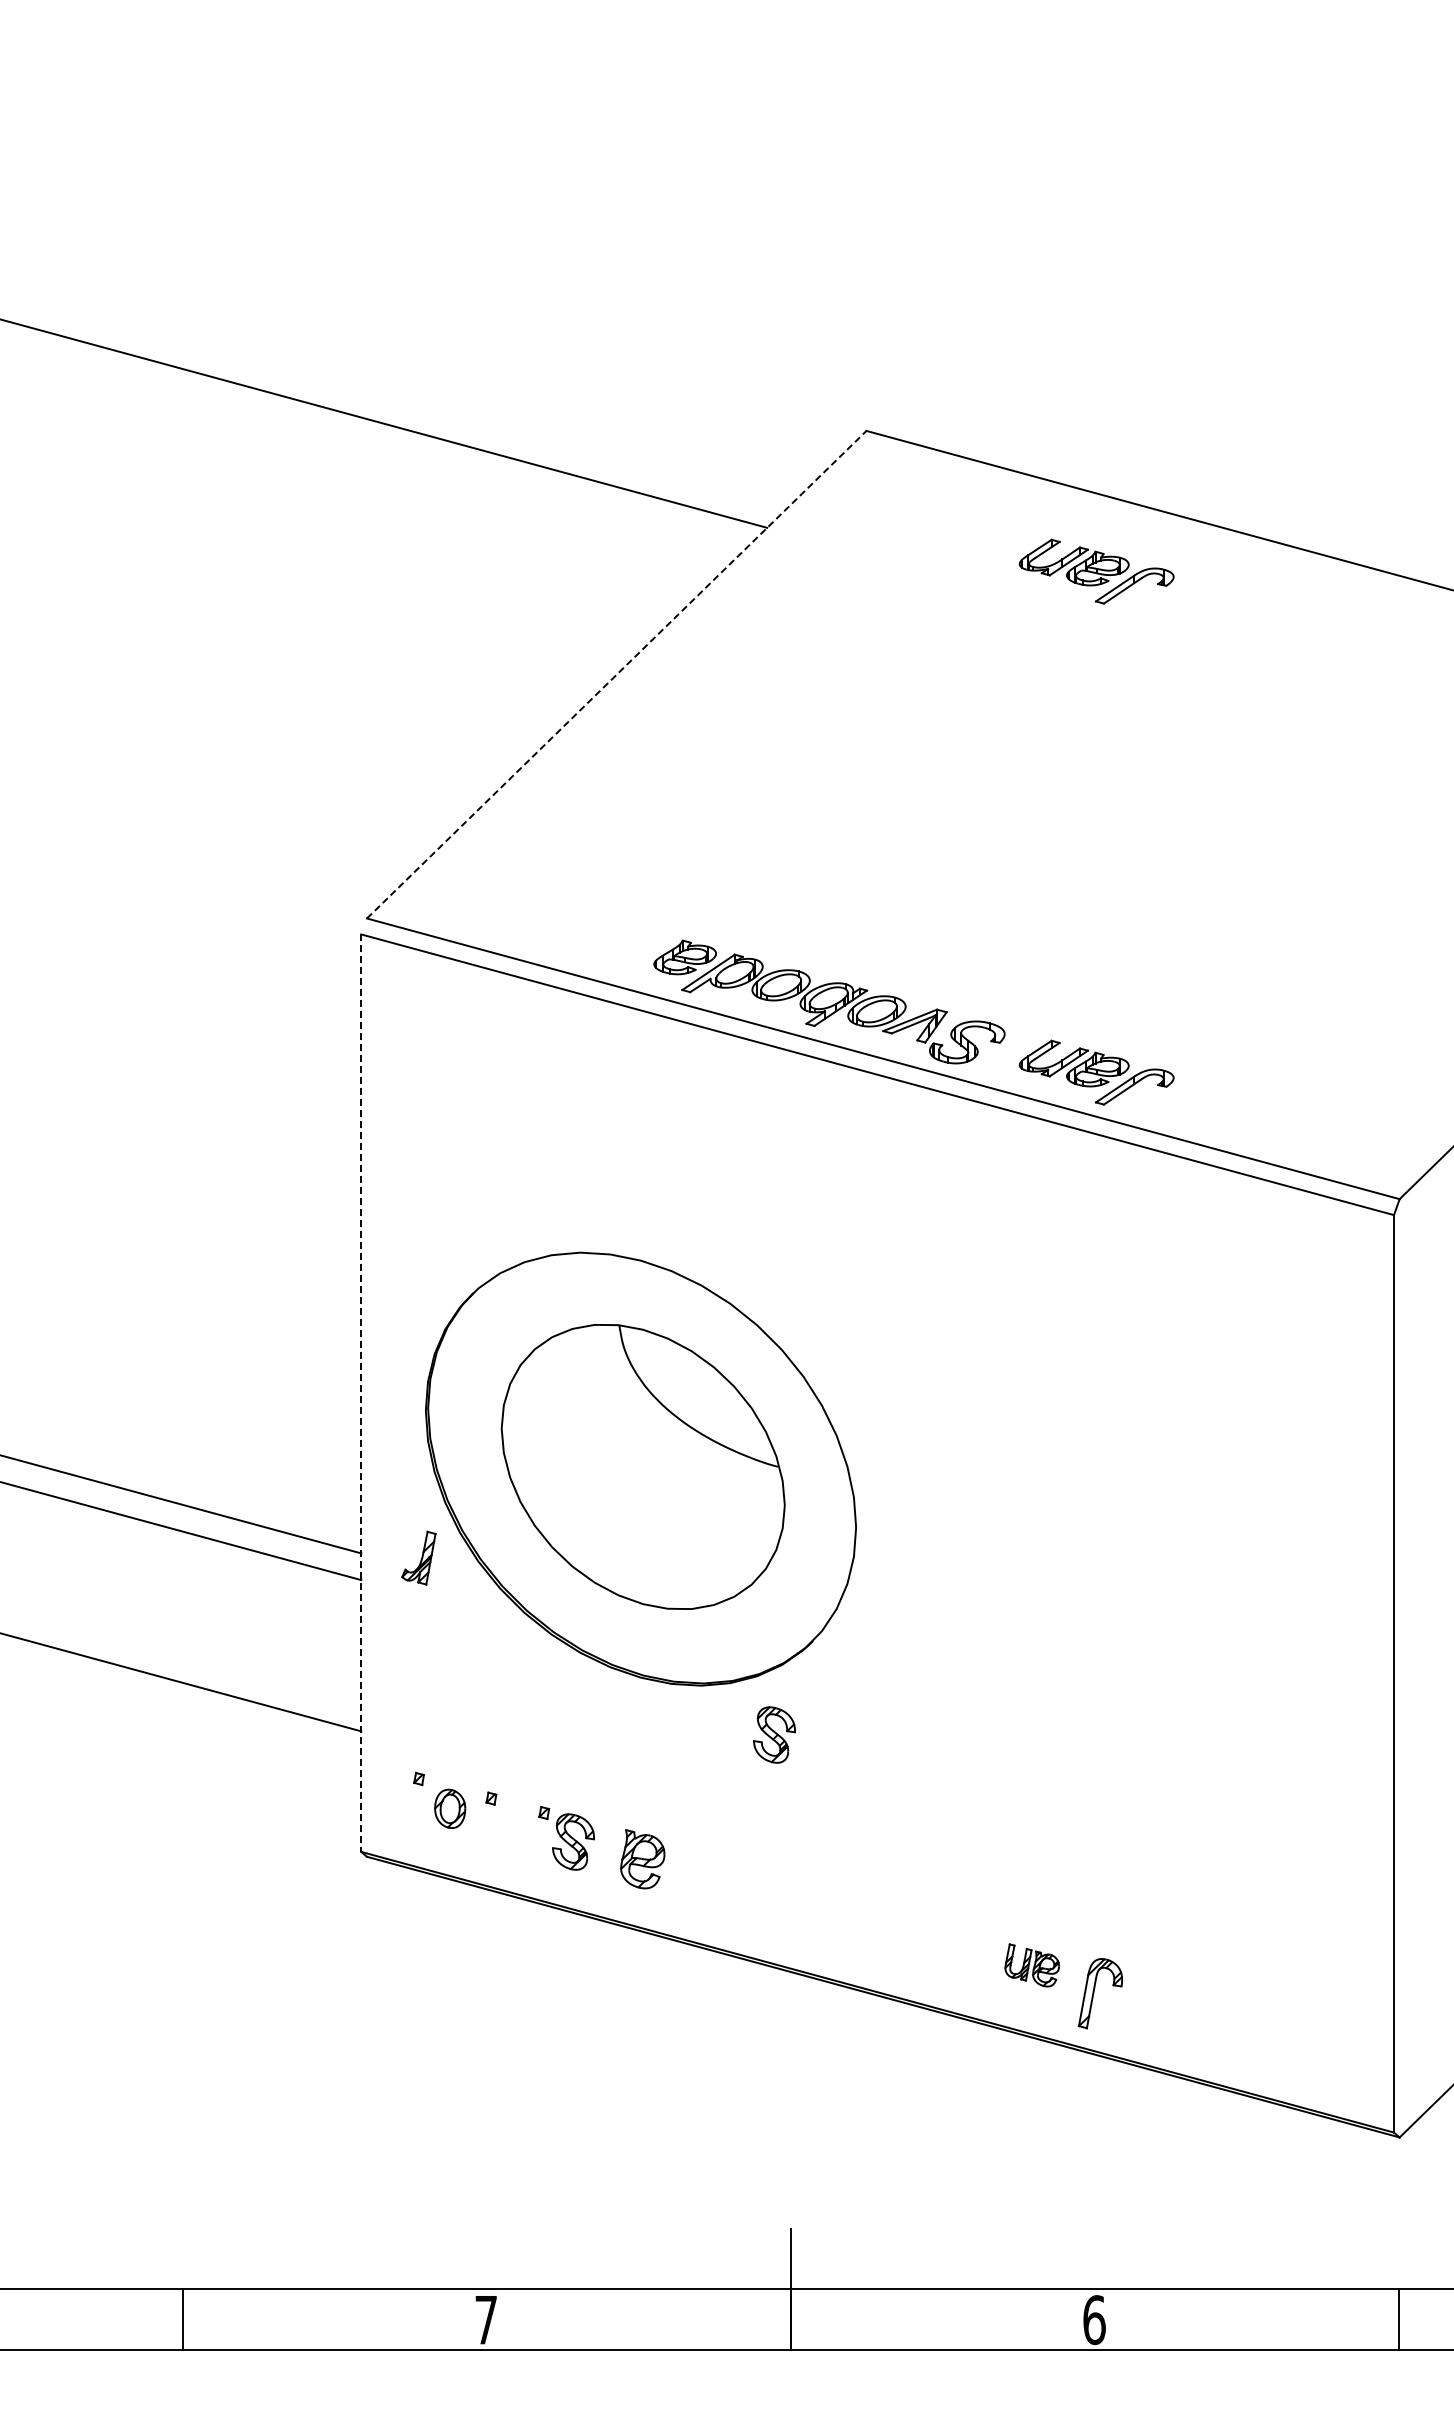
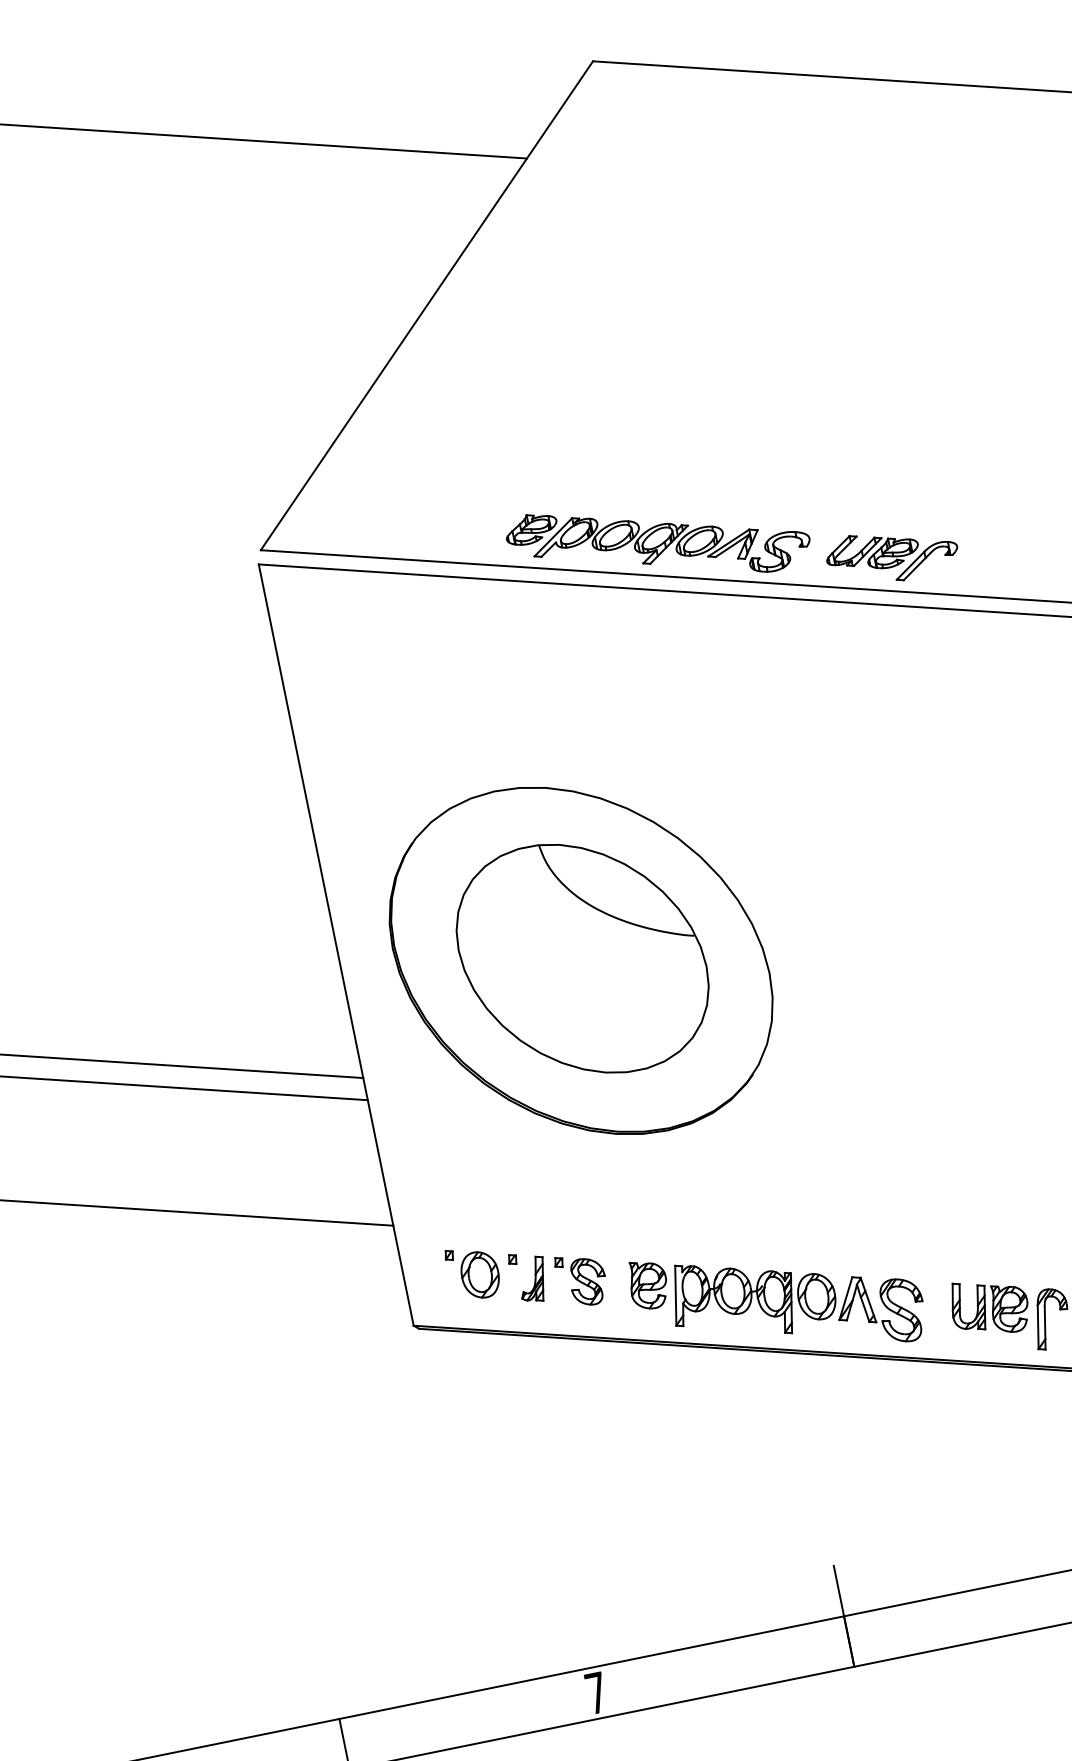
part: (1096, 571) -> (807, 139), removed
line: (617, 674) -> (427, 305), dashed -> solid
line: (361, 1393) -> (336, 945), dashed -> solid
part: (418, 1557) -> (532, 1279), moved
part: (774, 1734) -> (736, 1158), removed
part: (449, 1808) -> (479, 1274), size x1.43
part: (810, 1915) -> (797, 1302), added
part: (1031, 1965) -> (988, 1306), size x1.67

